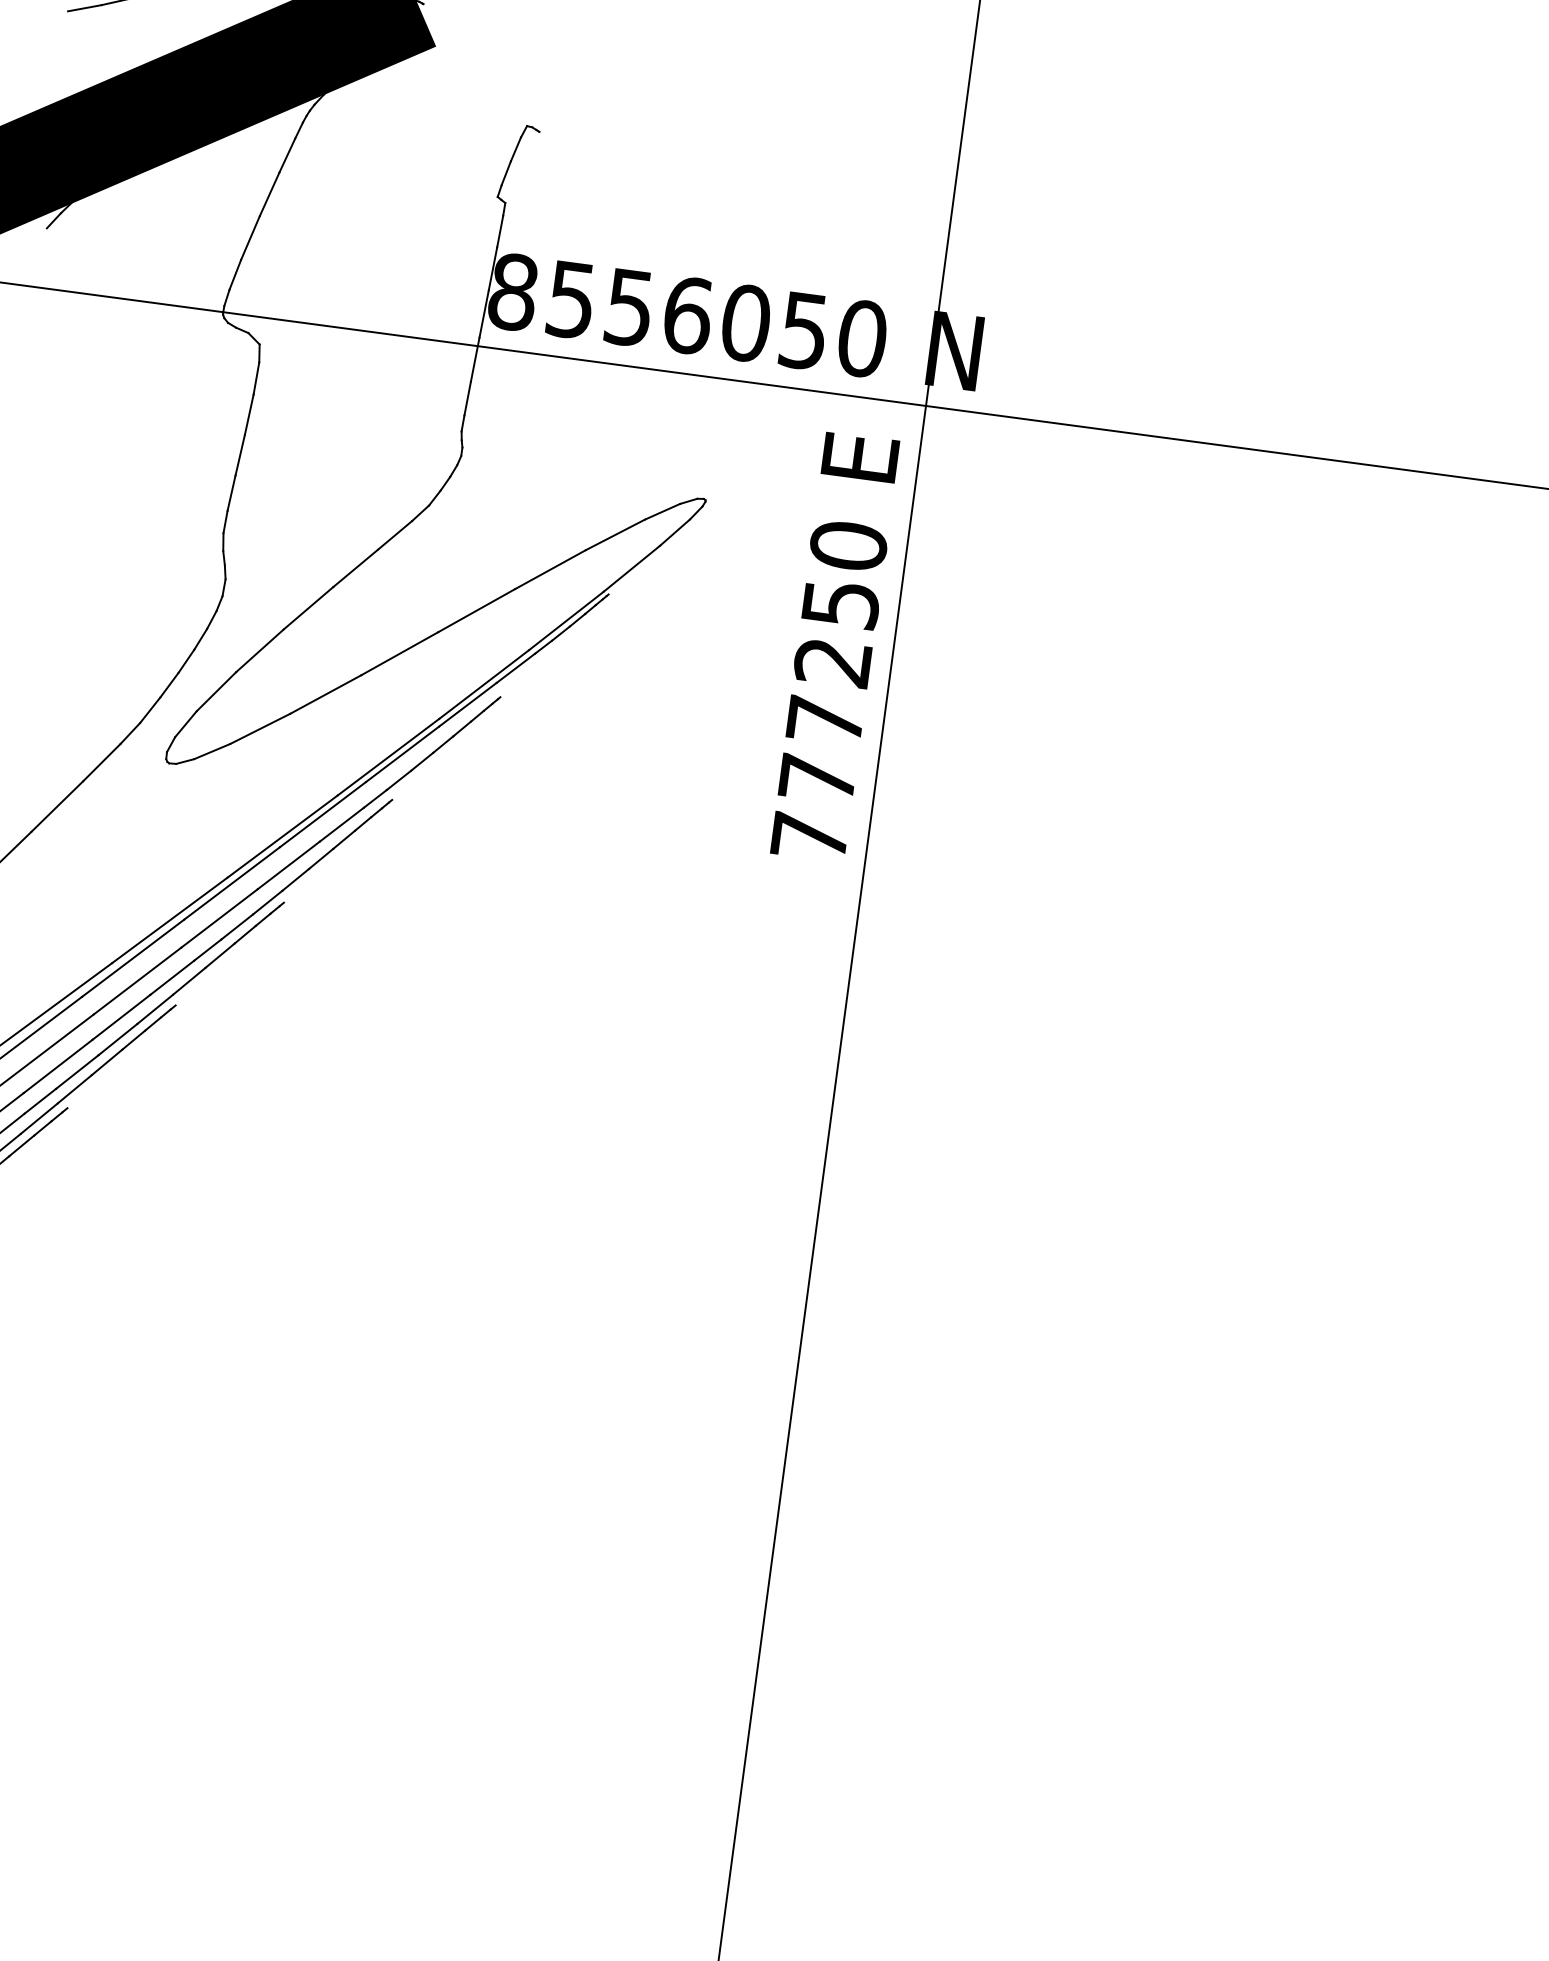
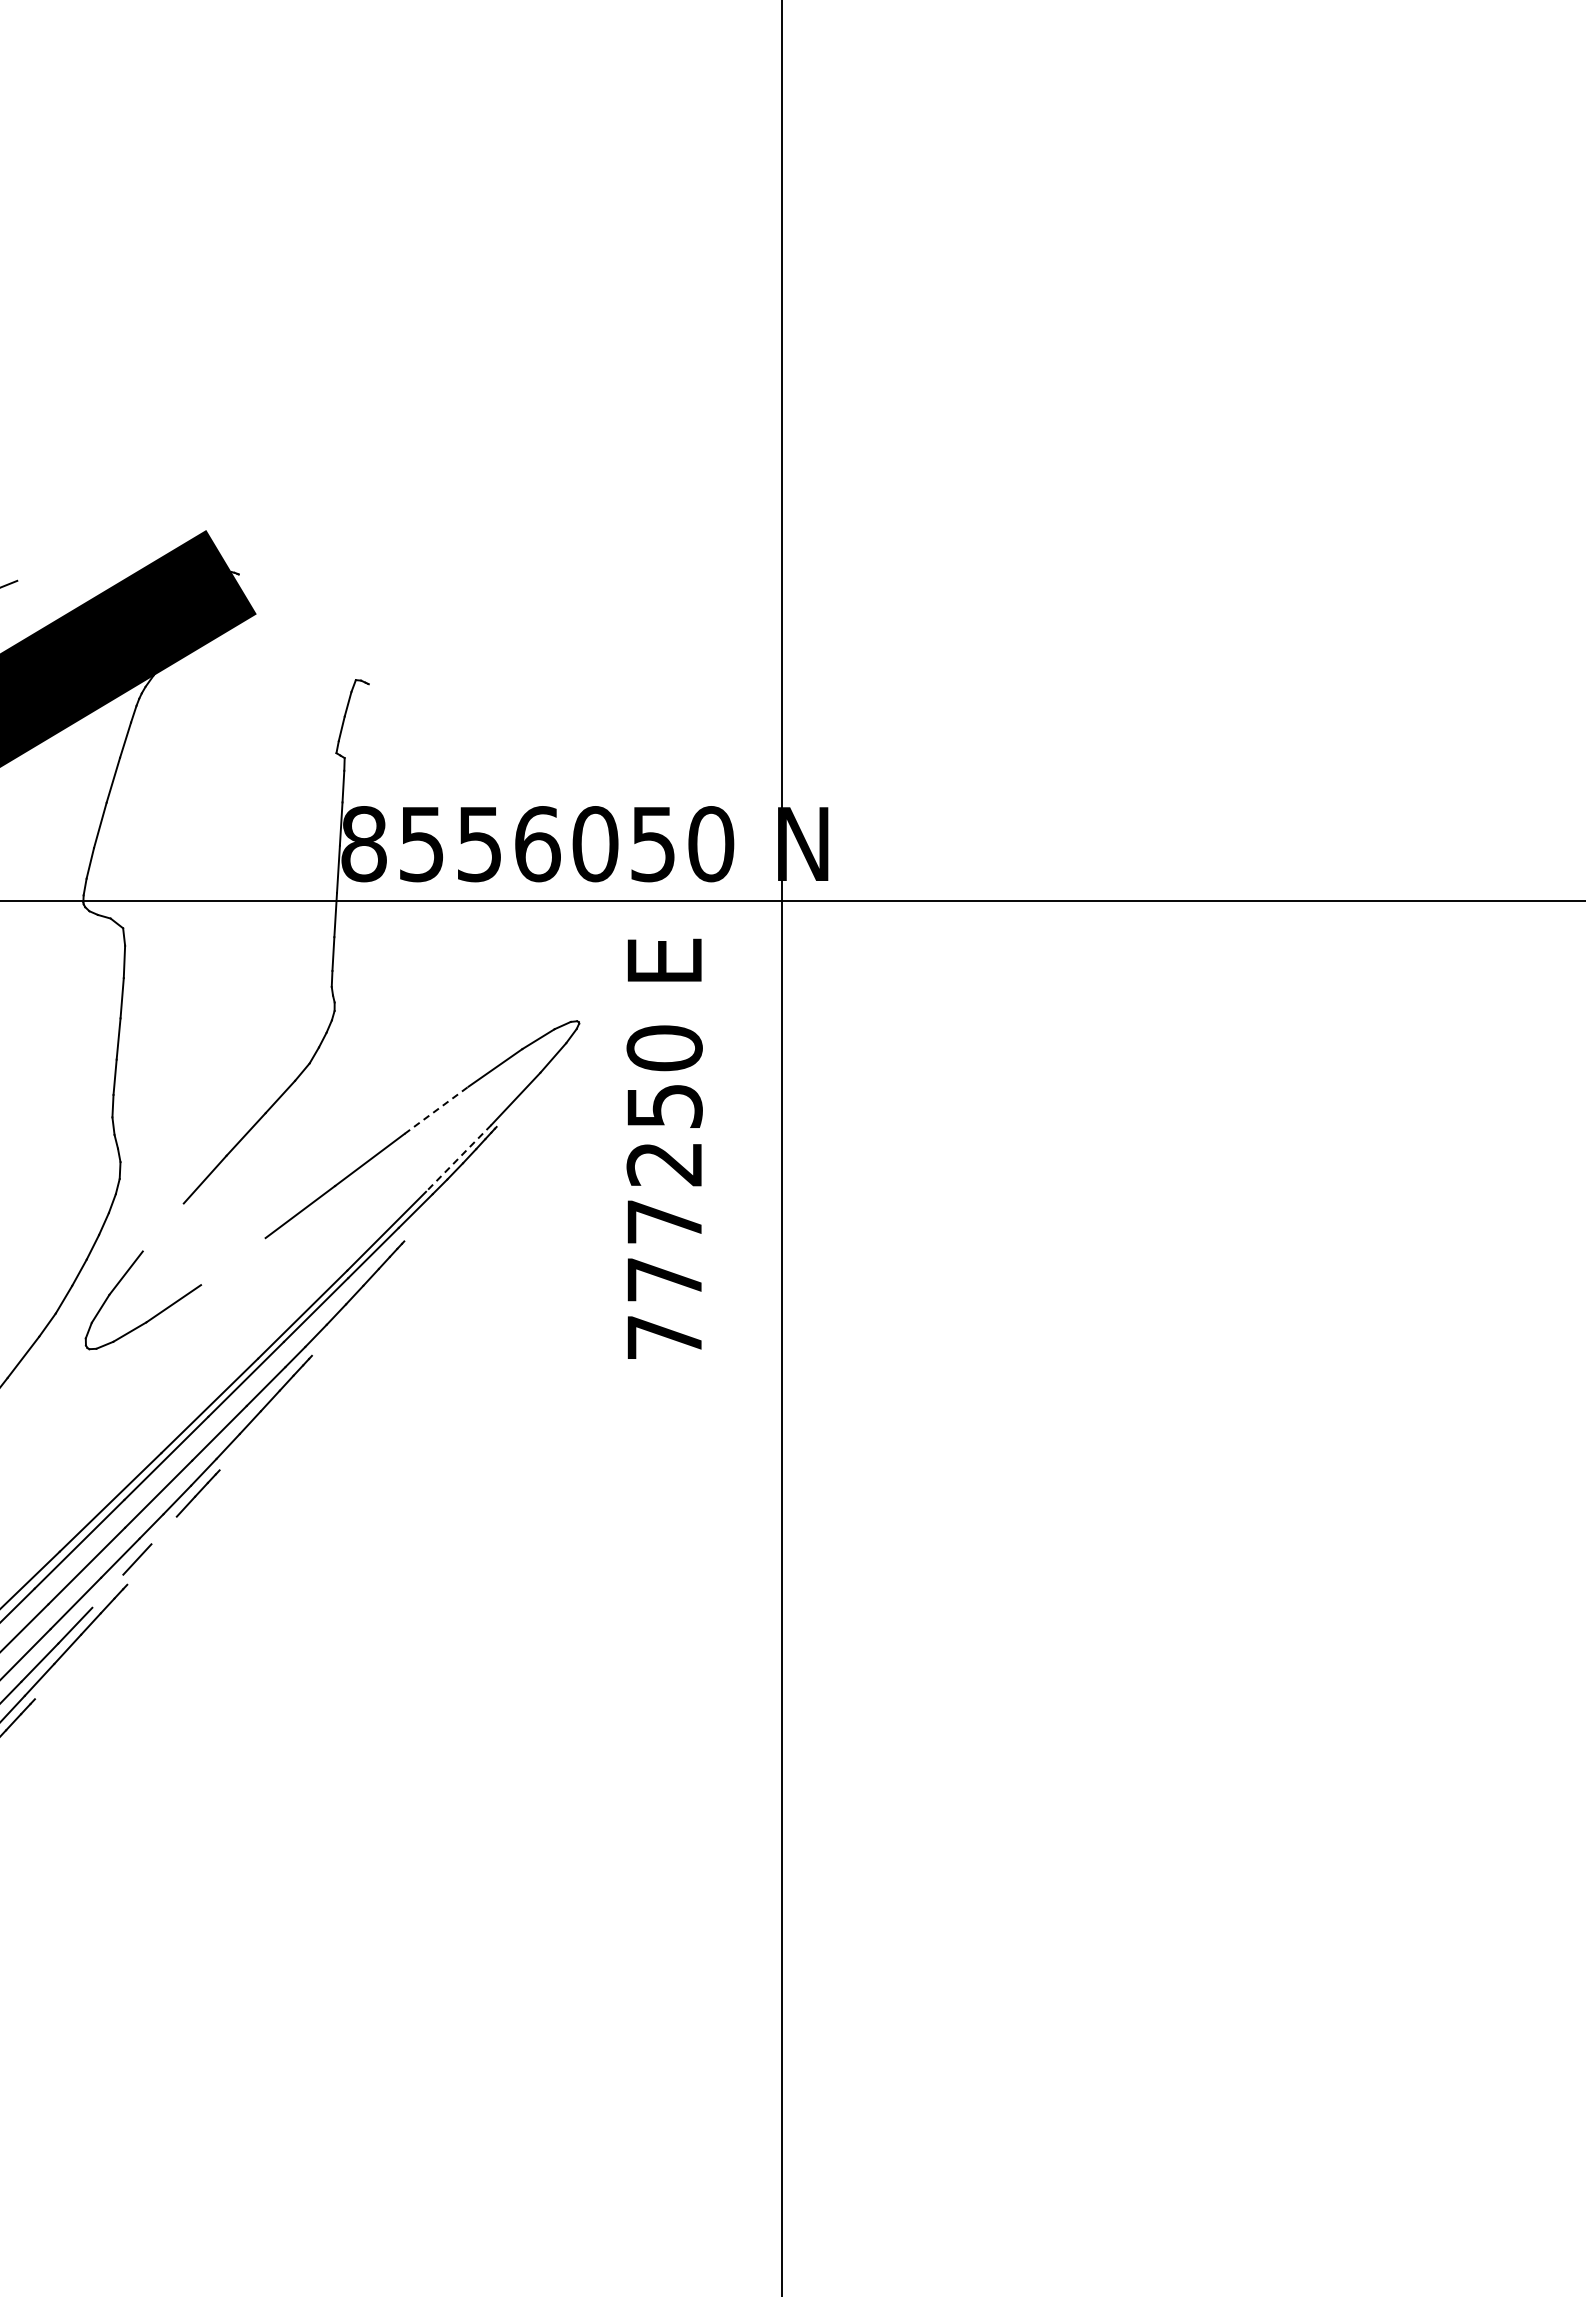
line: (550, 569) -> (436, 1110), solid -> dashed
line: (566, 621) -> (458, 1158), solid -> dashed
text: (834, 646) -> (664, 1148), moved
line: (259, 650) -> (162, 1227), removed
line: (325, 694) -> (233, 1261), removed
line: (219, 955) -> (163, 1530), removed
line: (155, 1008) -> (107, 1590), removed

